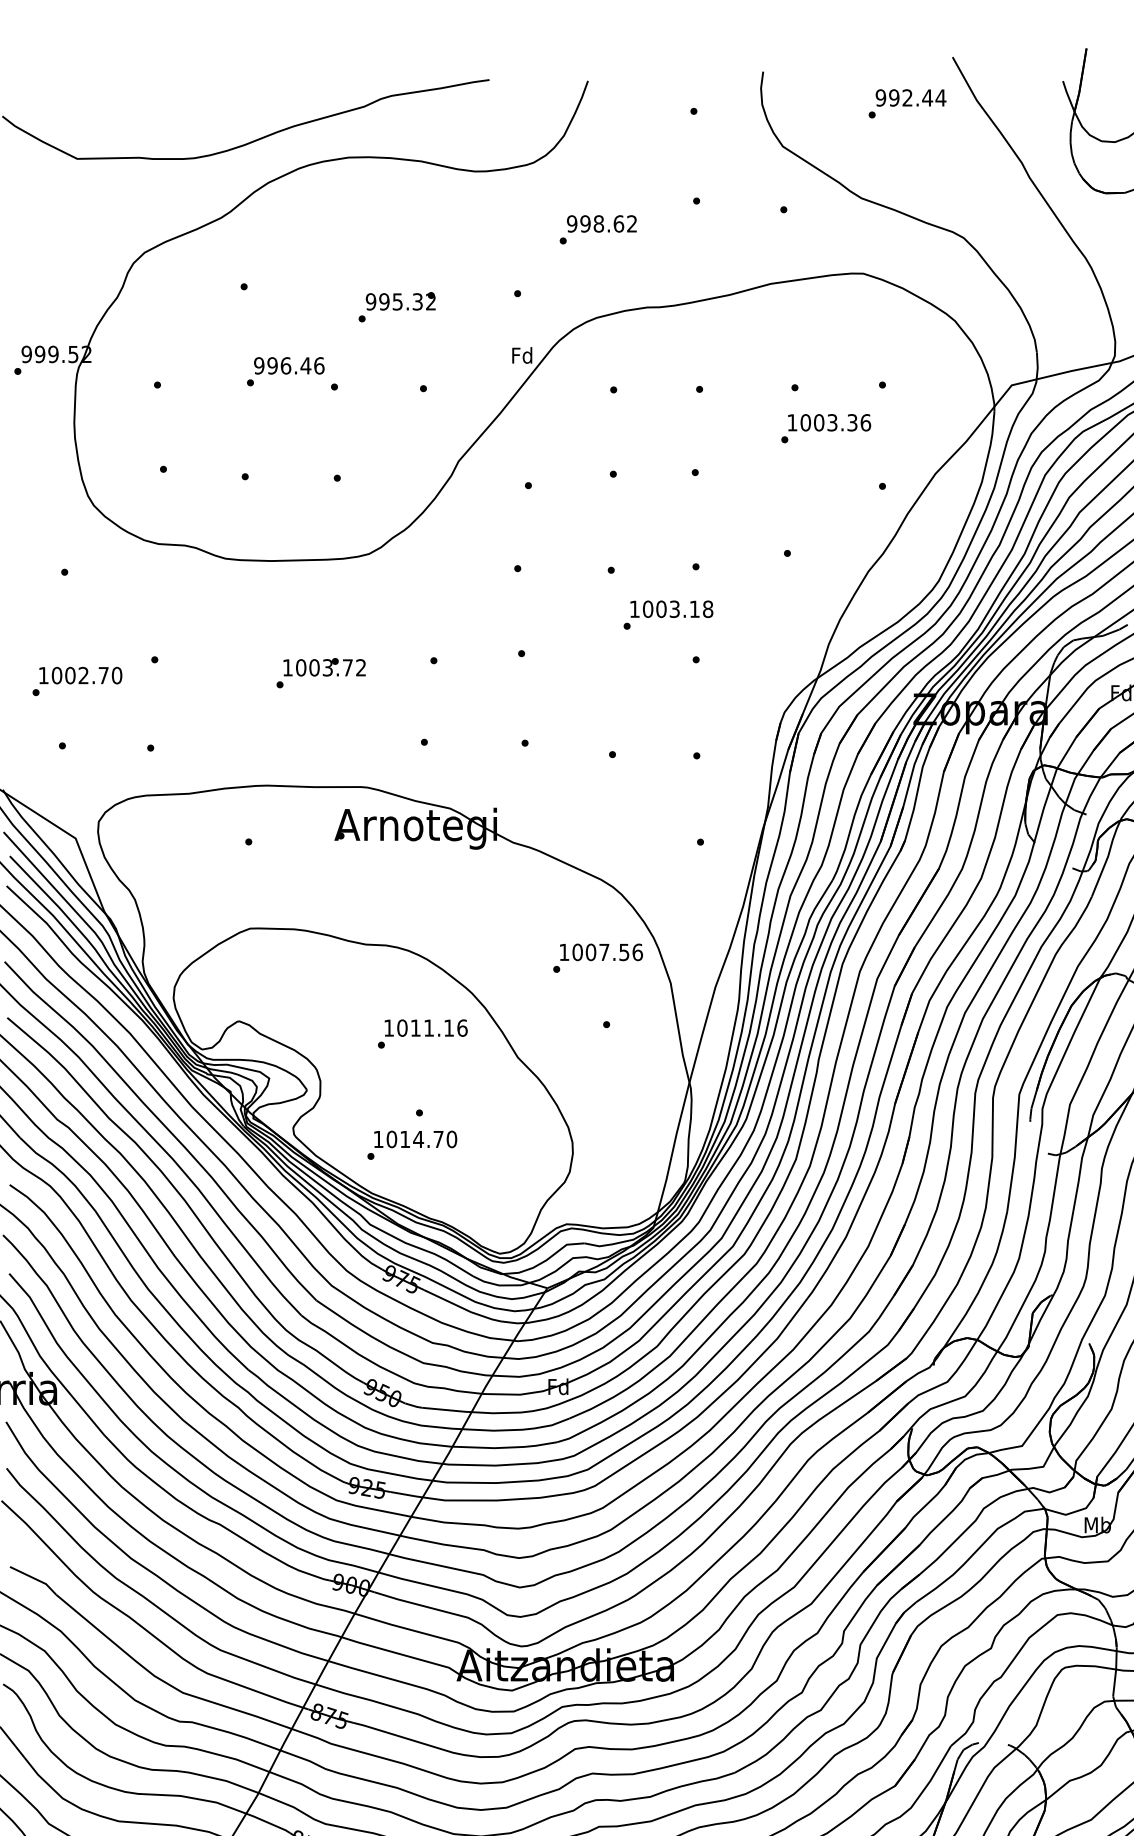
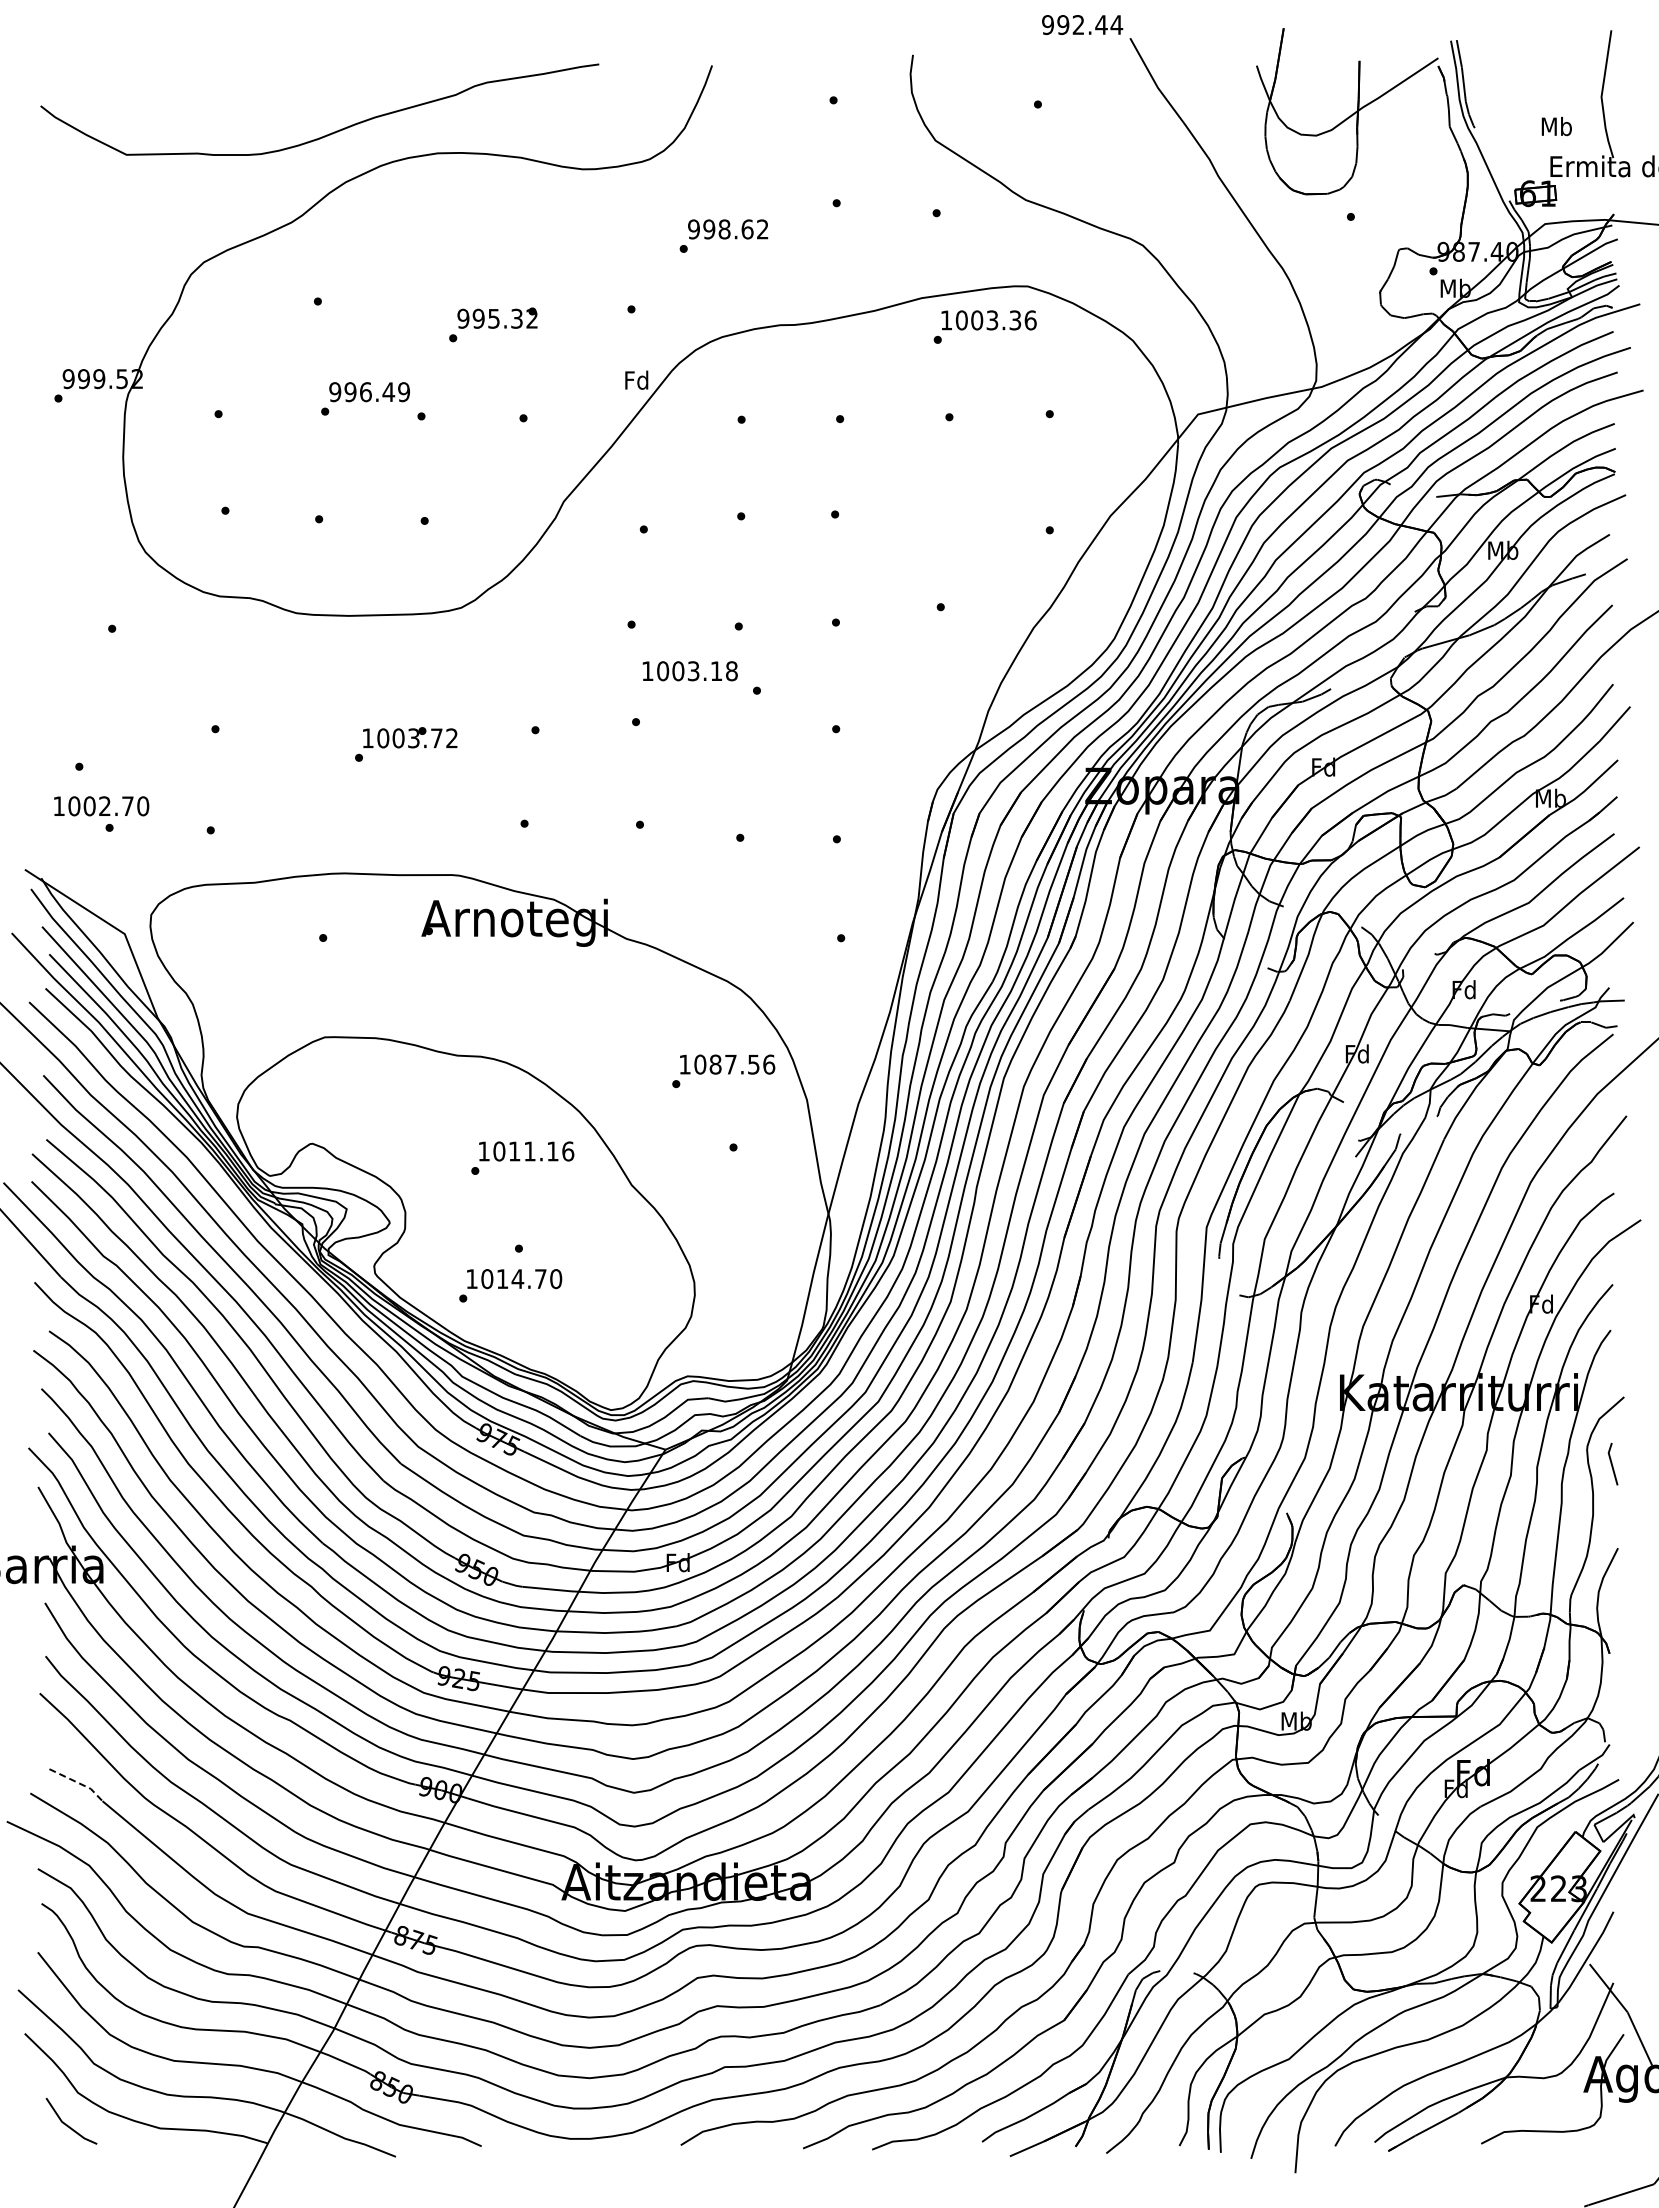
text: (911, 98) -> (1082, 25), moved
text: (319, 366) -> (404, 392), 996.46 -> 996.49
text: (825, 428) -> (984, 326), moved
text: (671, 609) -> (689, 671), moved
text: (80, 675) -> (101, 806), moved
text: (590, 952) -> (715, 1064), 1007.56 -> 1087.56
line: (35, 1578) -> (78, 1782), solid -> dashed

